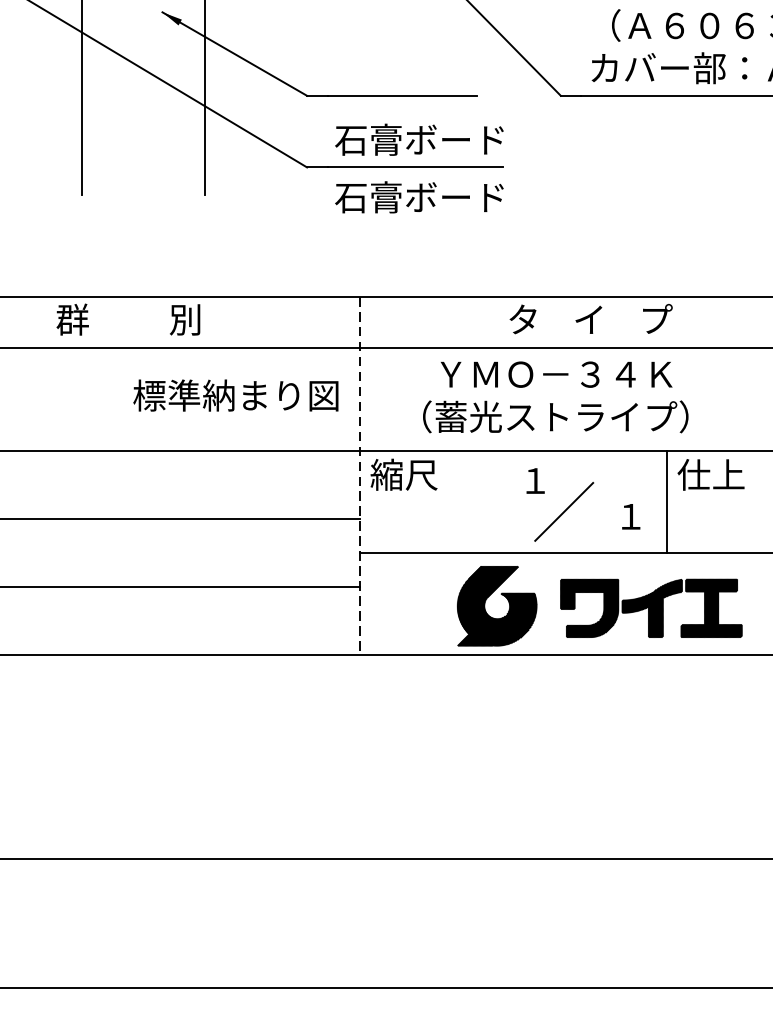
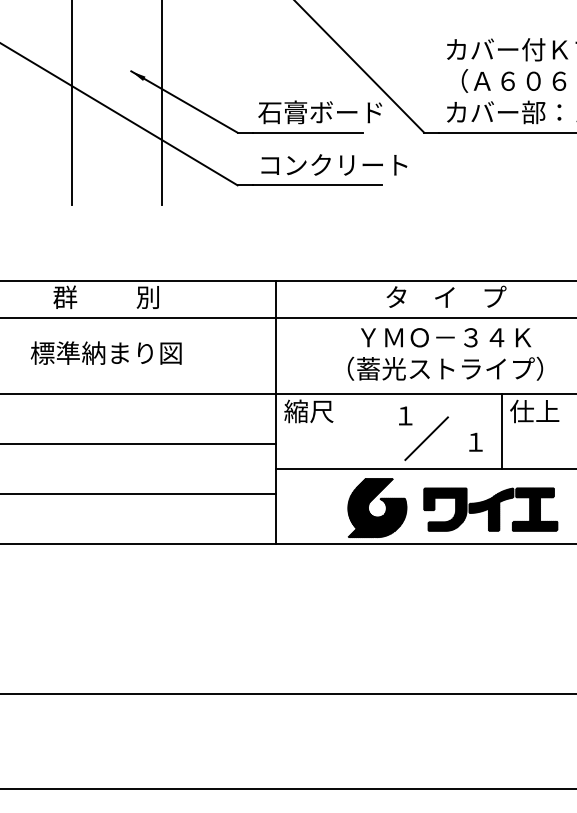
text: (436, 139) -> (332, 164), 石膏ボード -> コンクリート
text: (418, 197) -> (319, 112), moved
text: (234, 394) -> (105, 352), moved
text: (555, 397) -> (445, 354), moved
line: (359, 476) -> (276, 412), dashed -> solid

